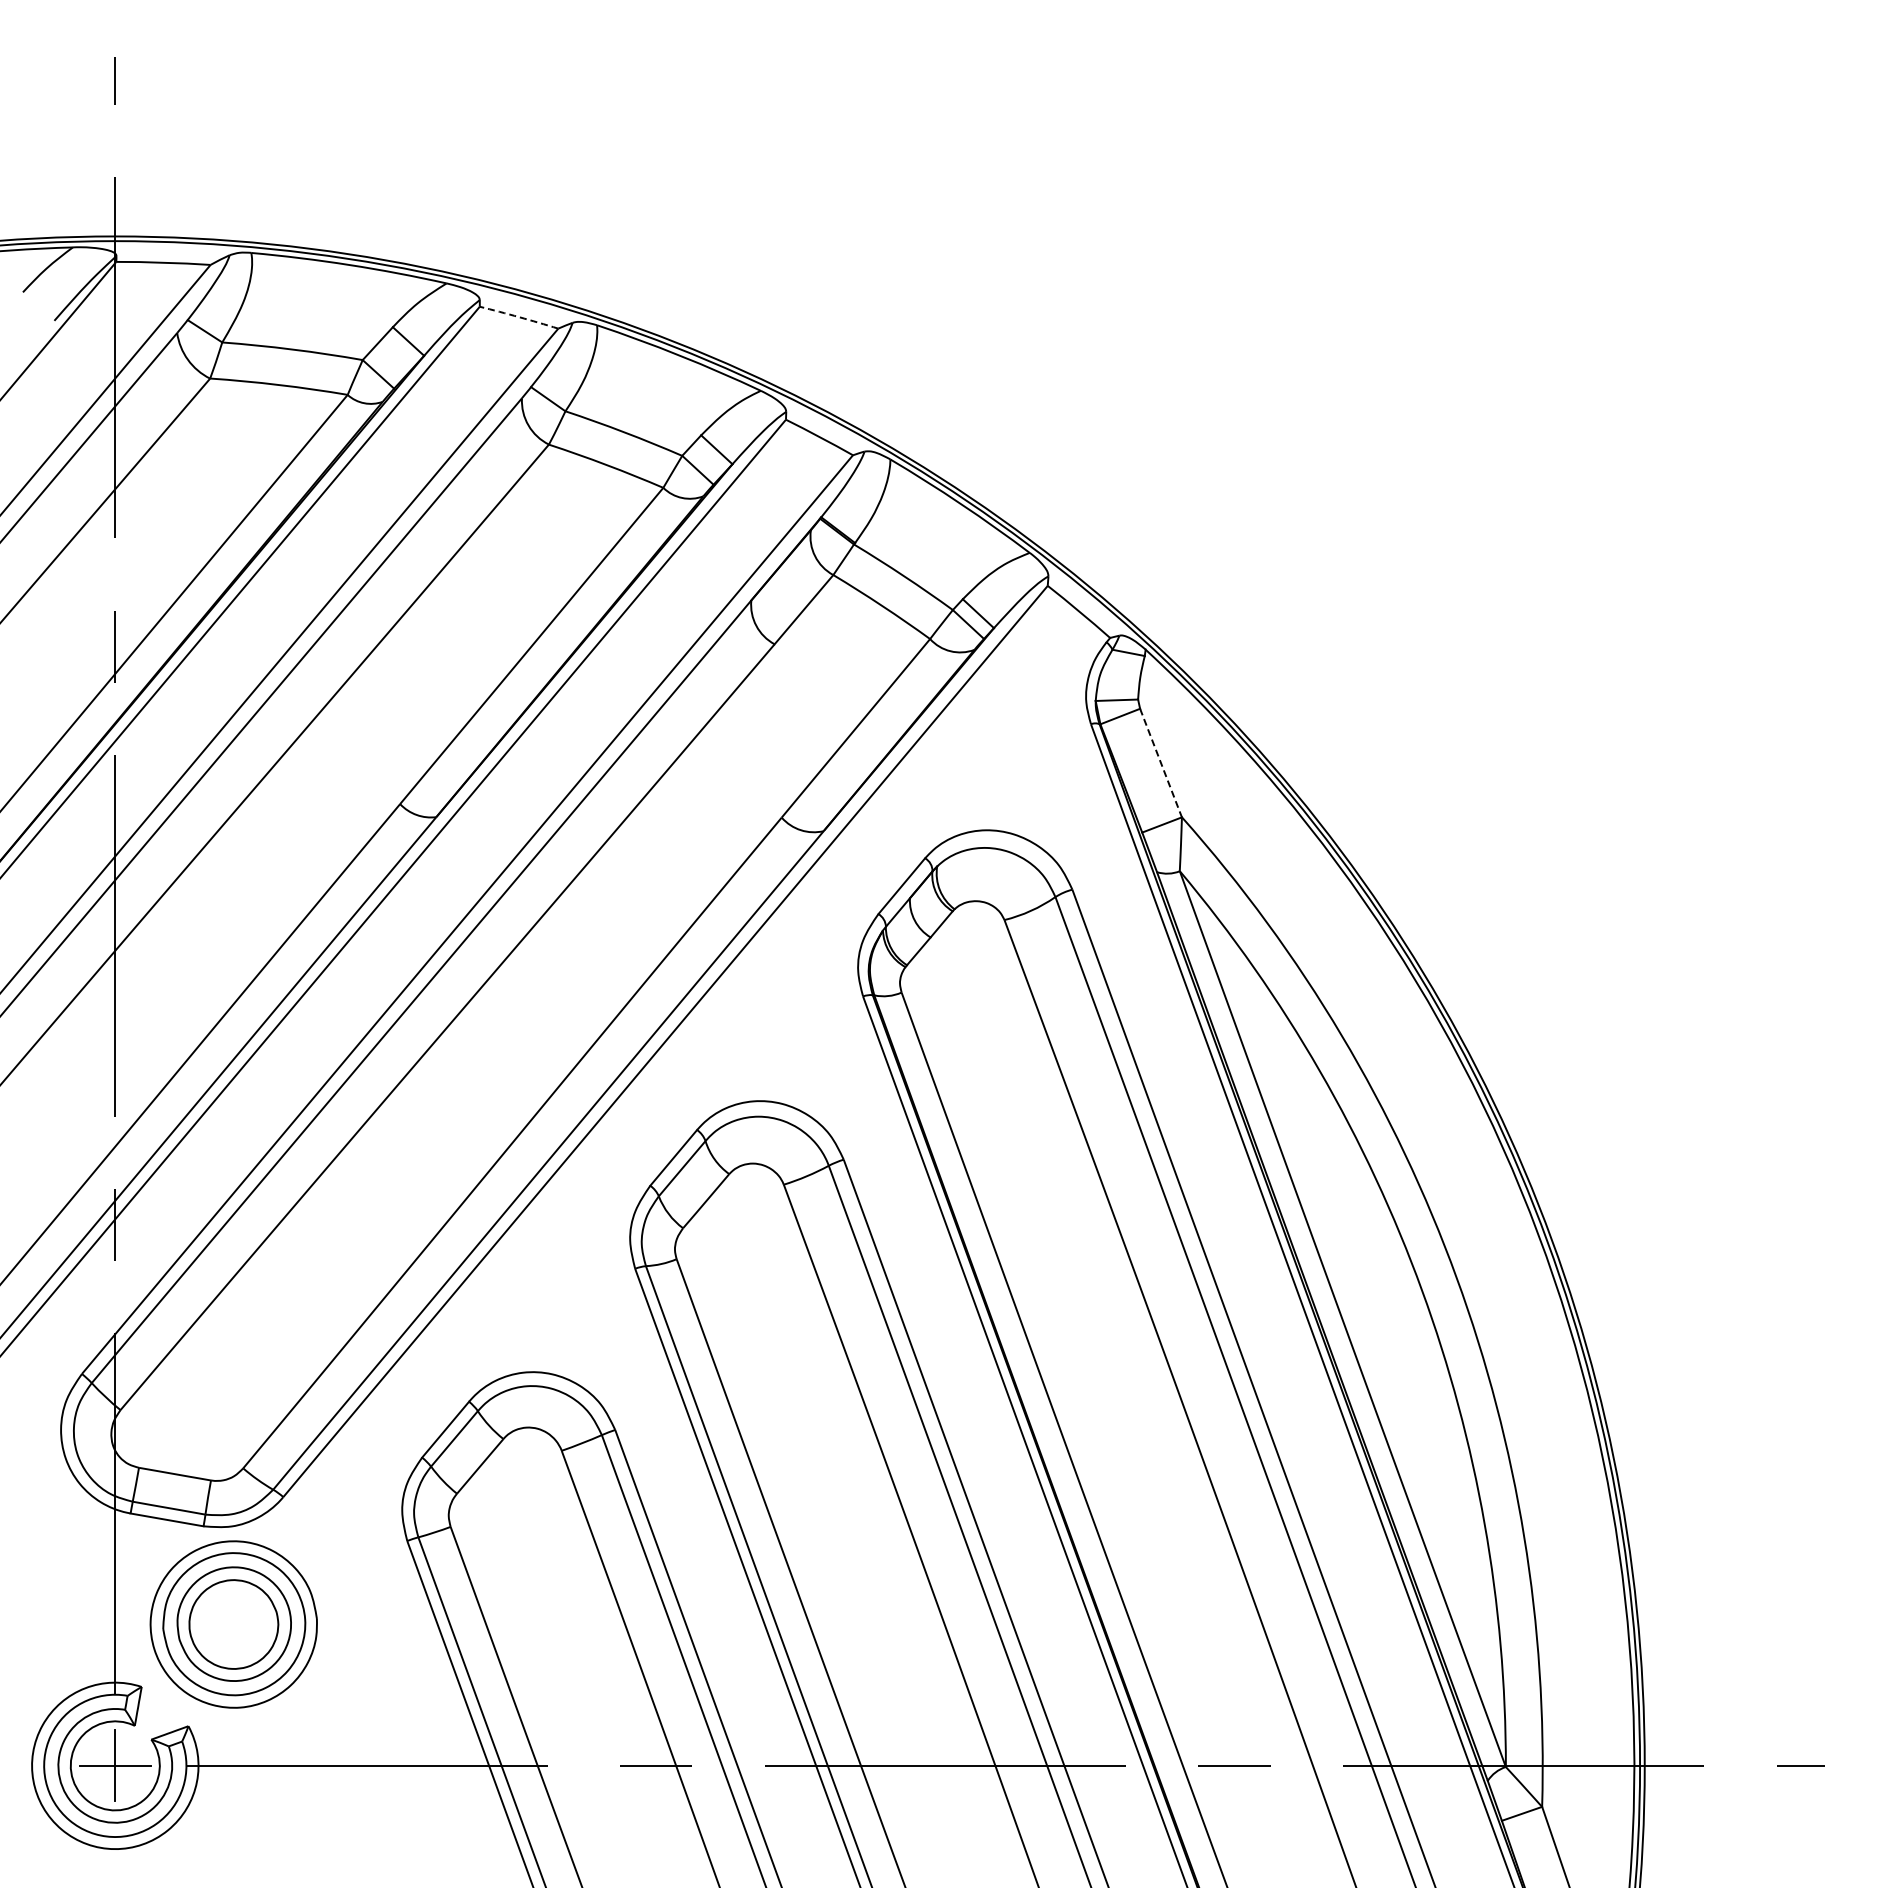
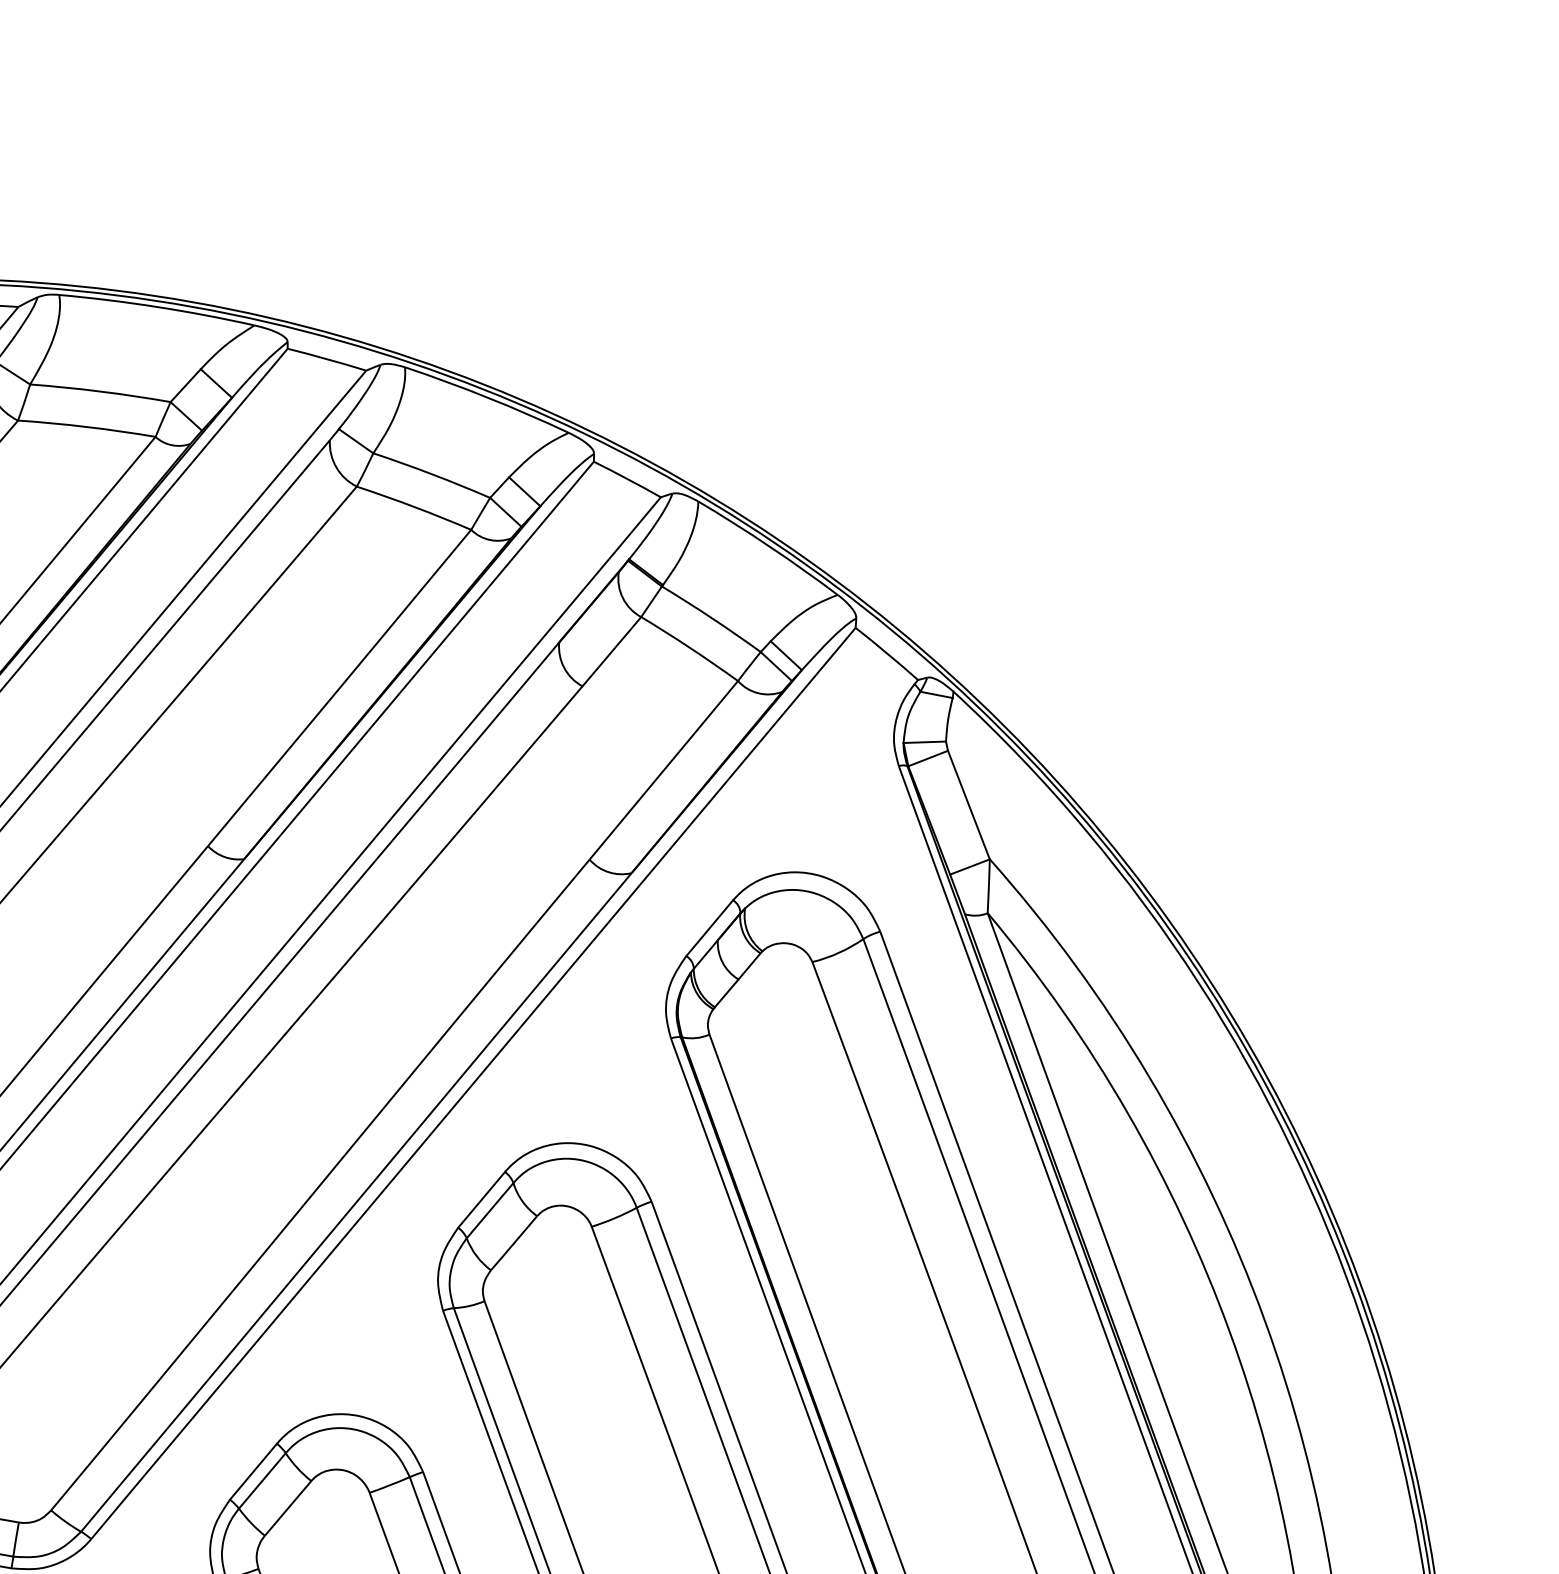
arc: (519, 317) -> (327, 359), dashed -> solid
line: (1161, 763) -> (969, 805), dashed -> solid

